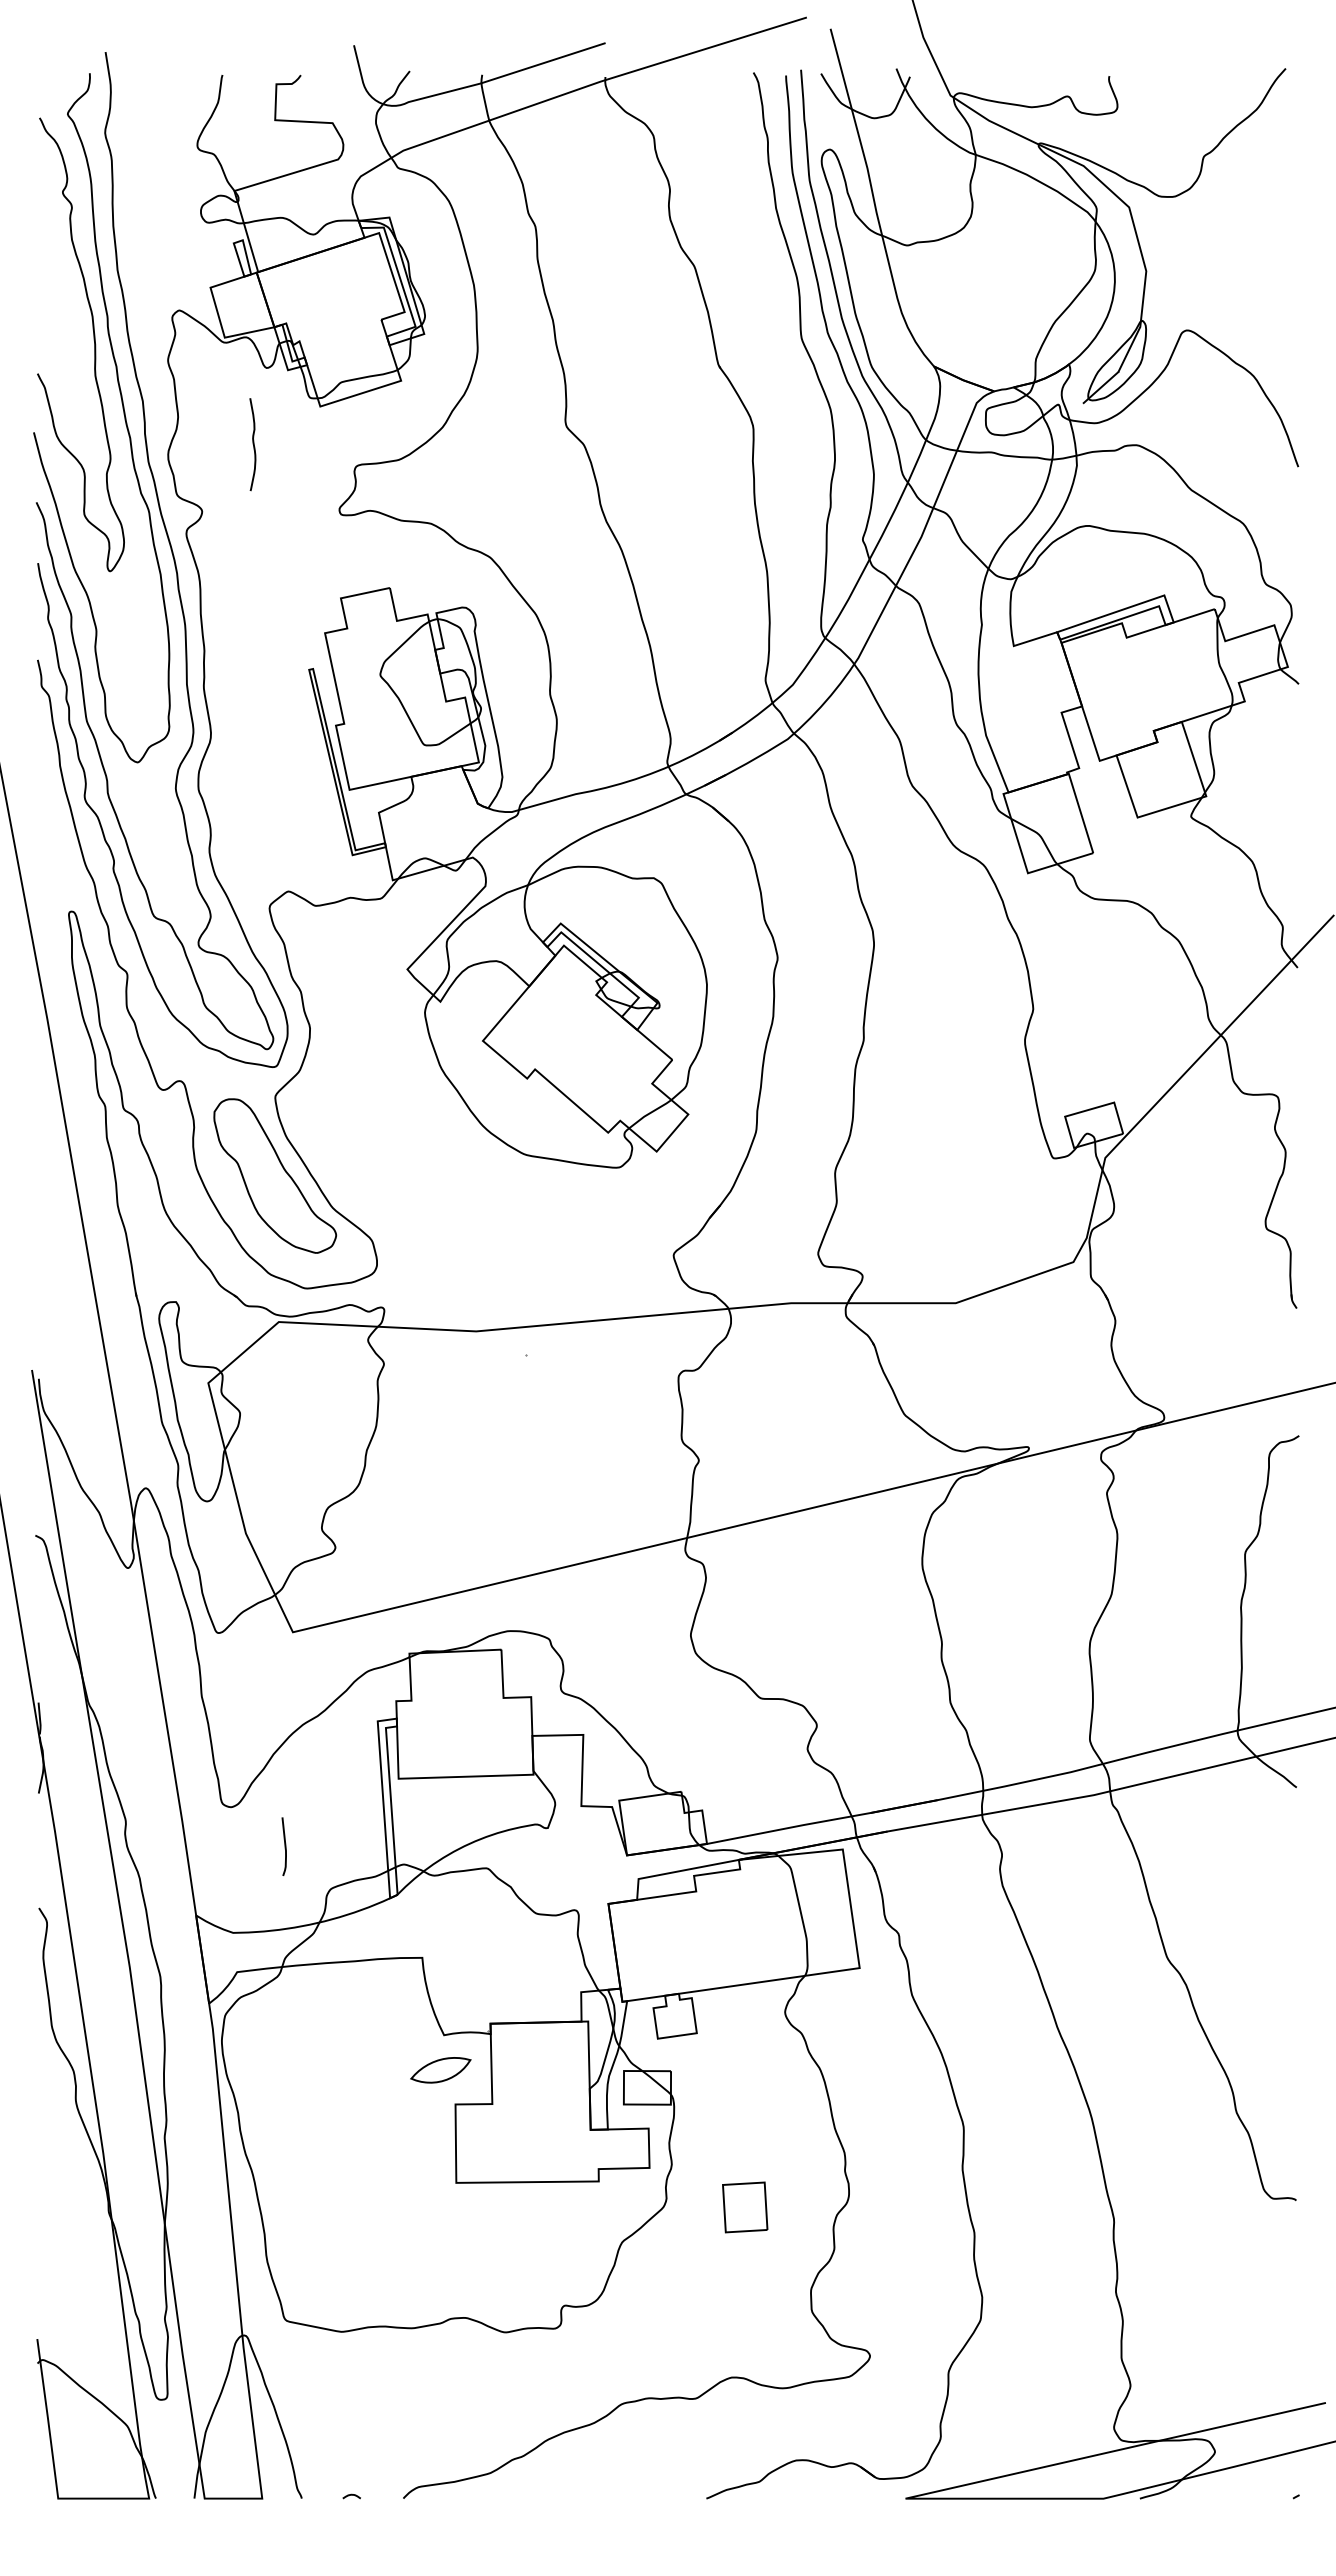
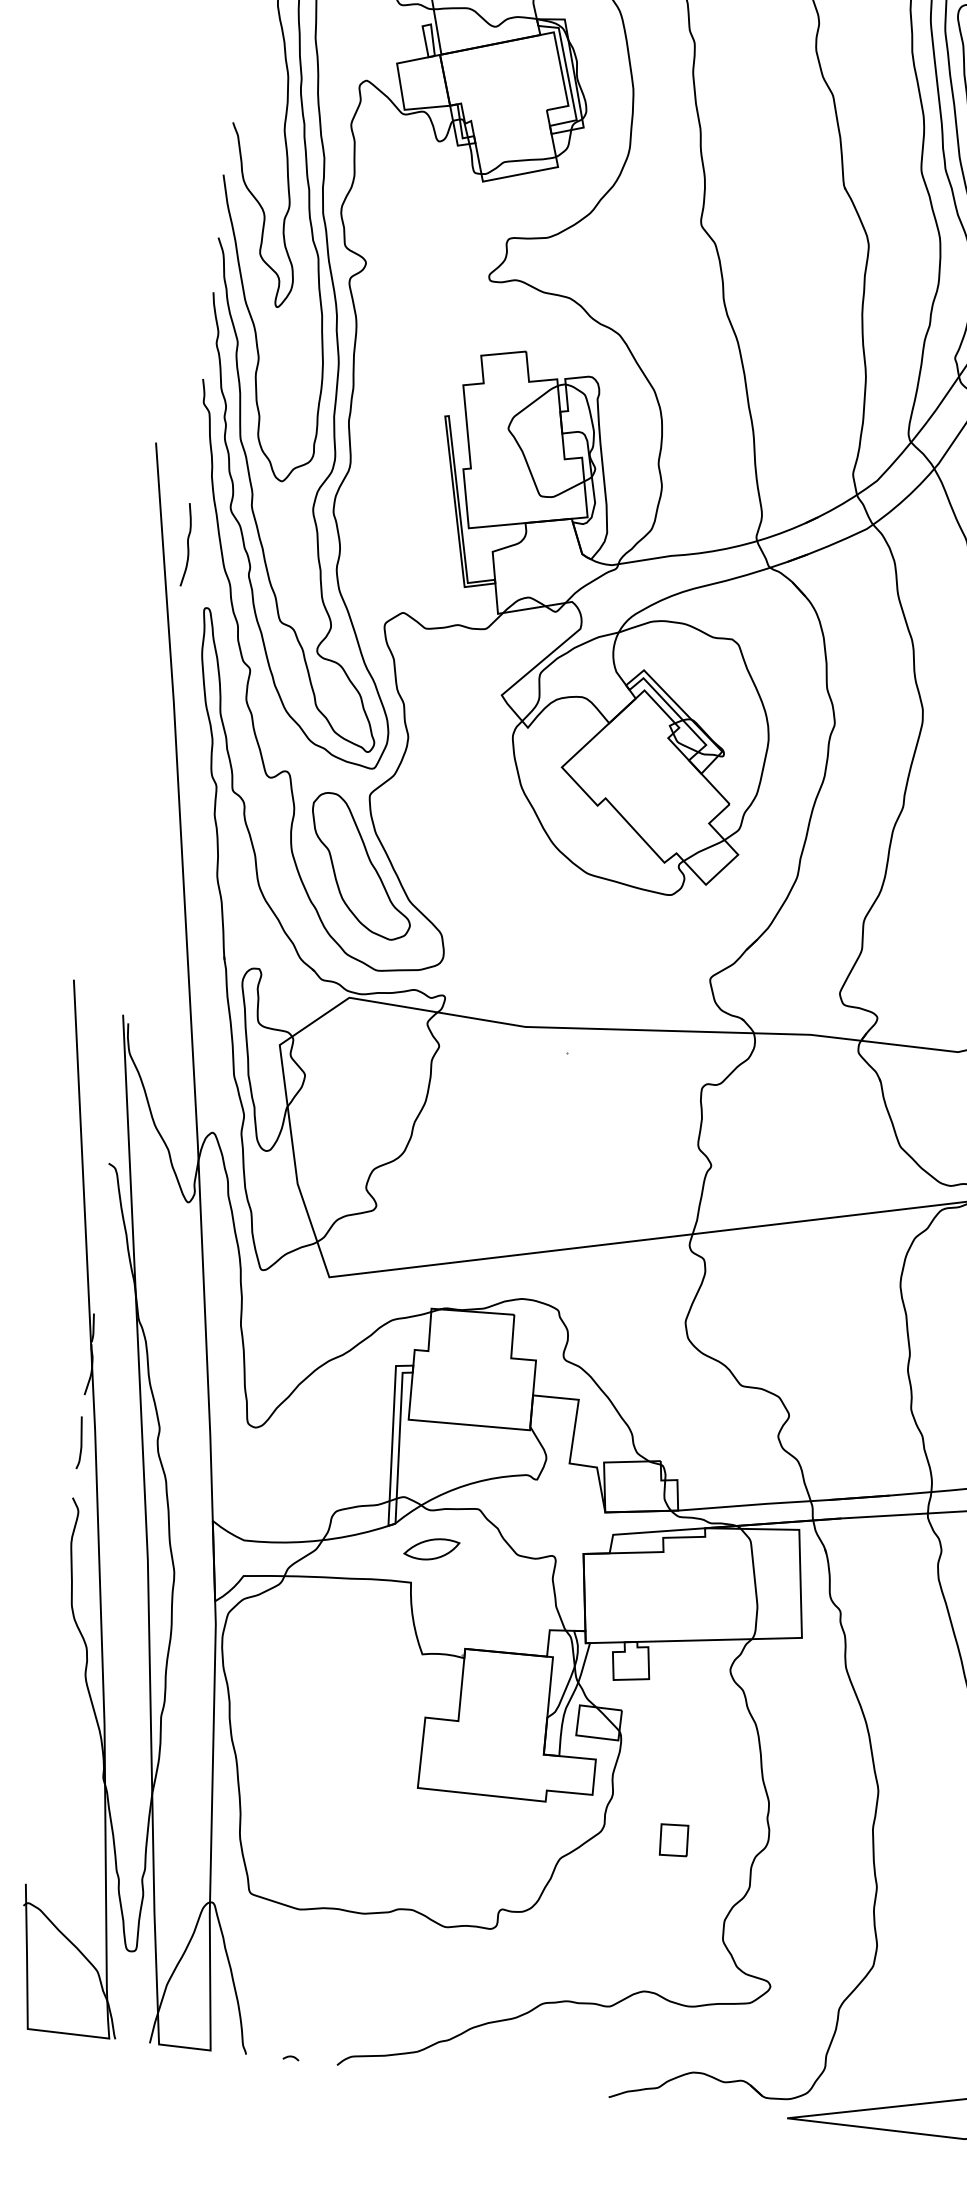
curve: (252, 444) -> (186, 544), moved
curve: (284, 1846) -> (80, 1442), moved
part: (440, 2070) -> (431, 1549), moved
part: (744, 2206) -> (673, 1839), size x0.71

